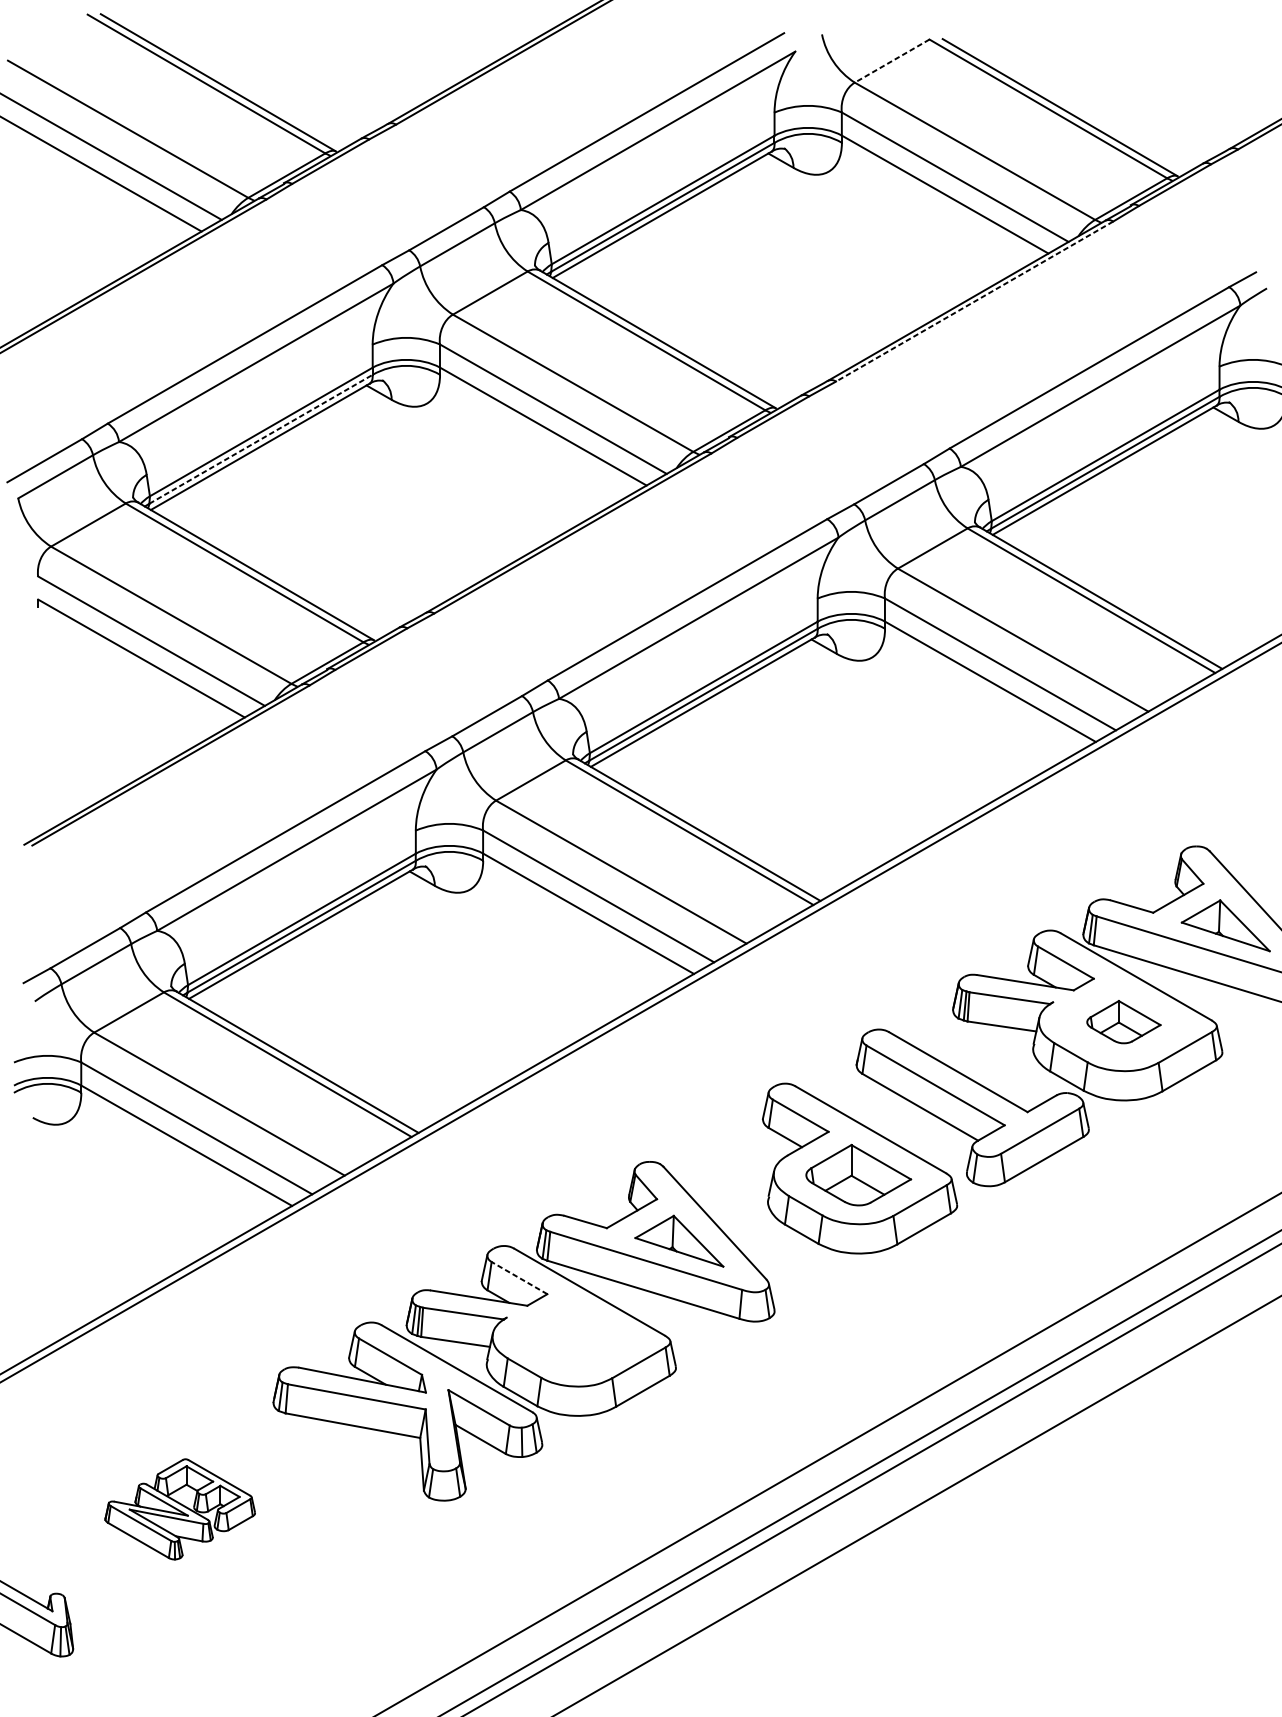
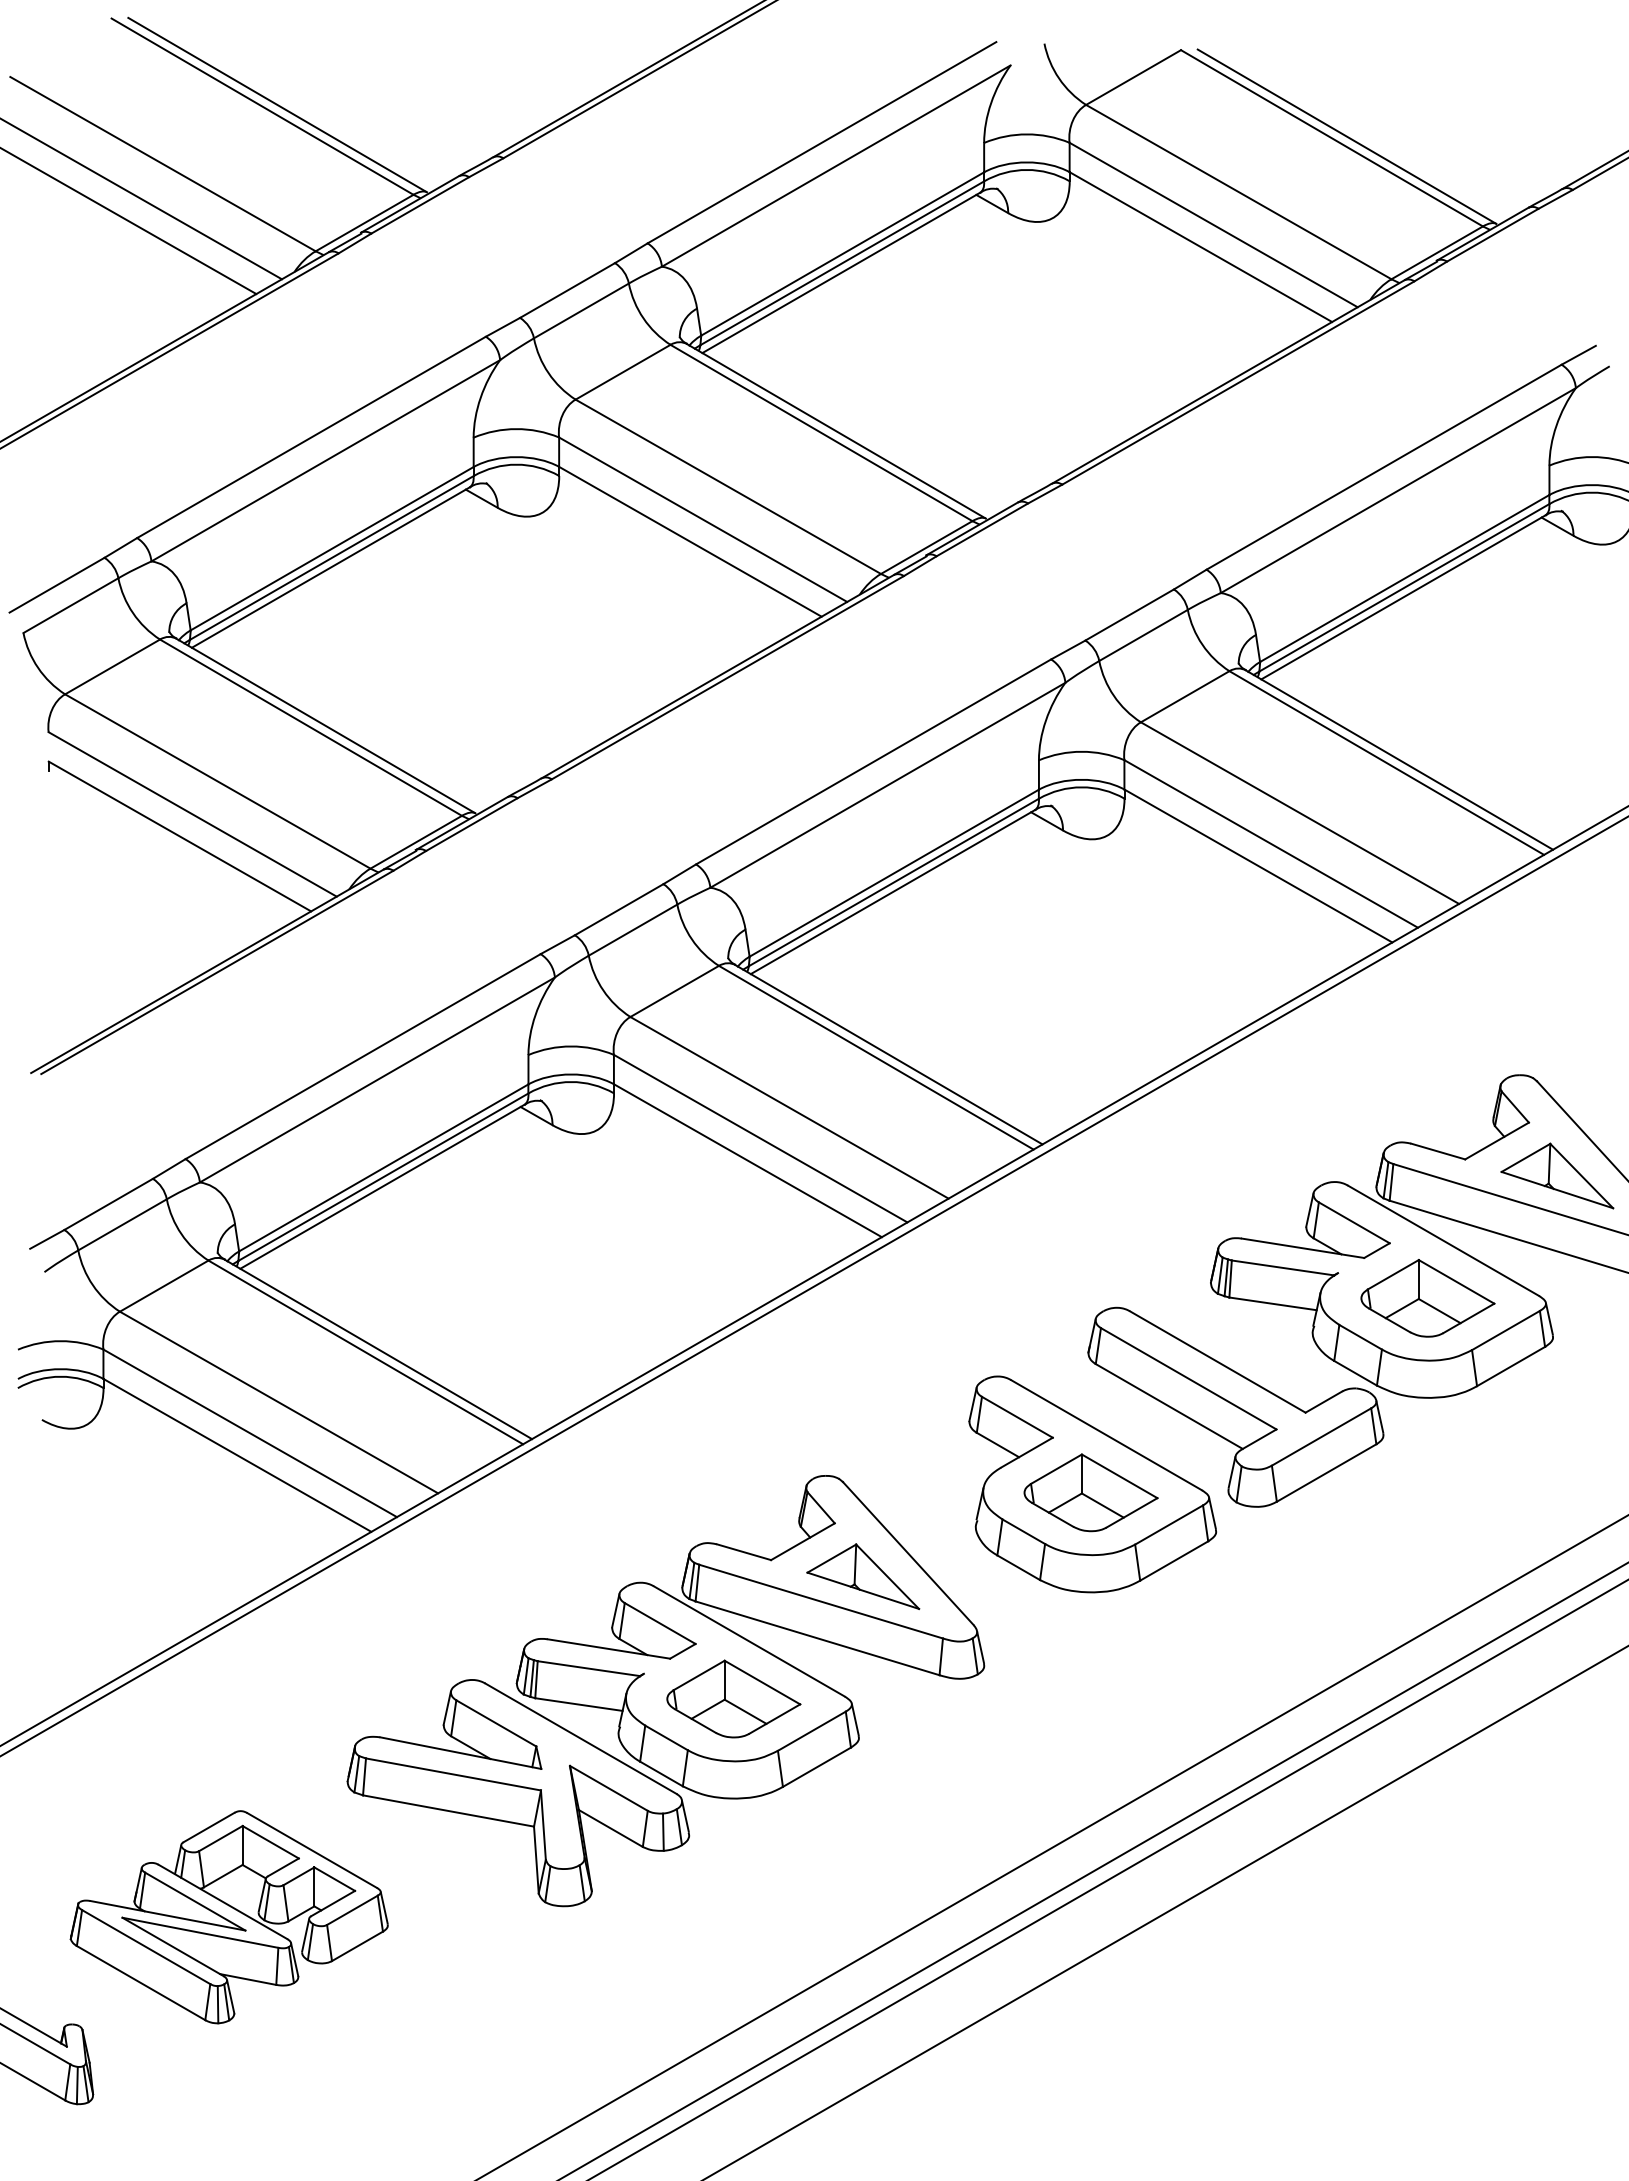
line: (892, 61) -> (1133, 77), dashed -> solid
line: (973, 301) -> (1237, 383), dashed -> solid
line: (260, 439) -> (331, 558), dashed -> solid
part: (1123, 1022) -> (1427, 1298), size x1.43
line: (519, 1278) -> (660, 1623), dashed -> solid
part: (577, 1337) -> (733, 1698), added
part: (179, 1509) -> (228, 1917), size x1.67

